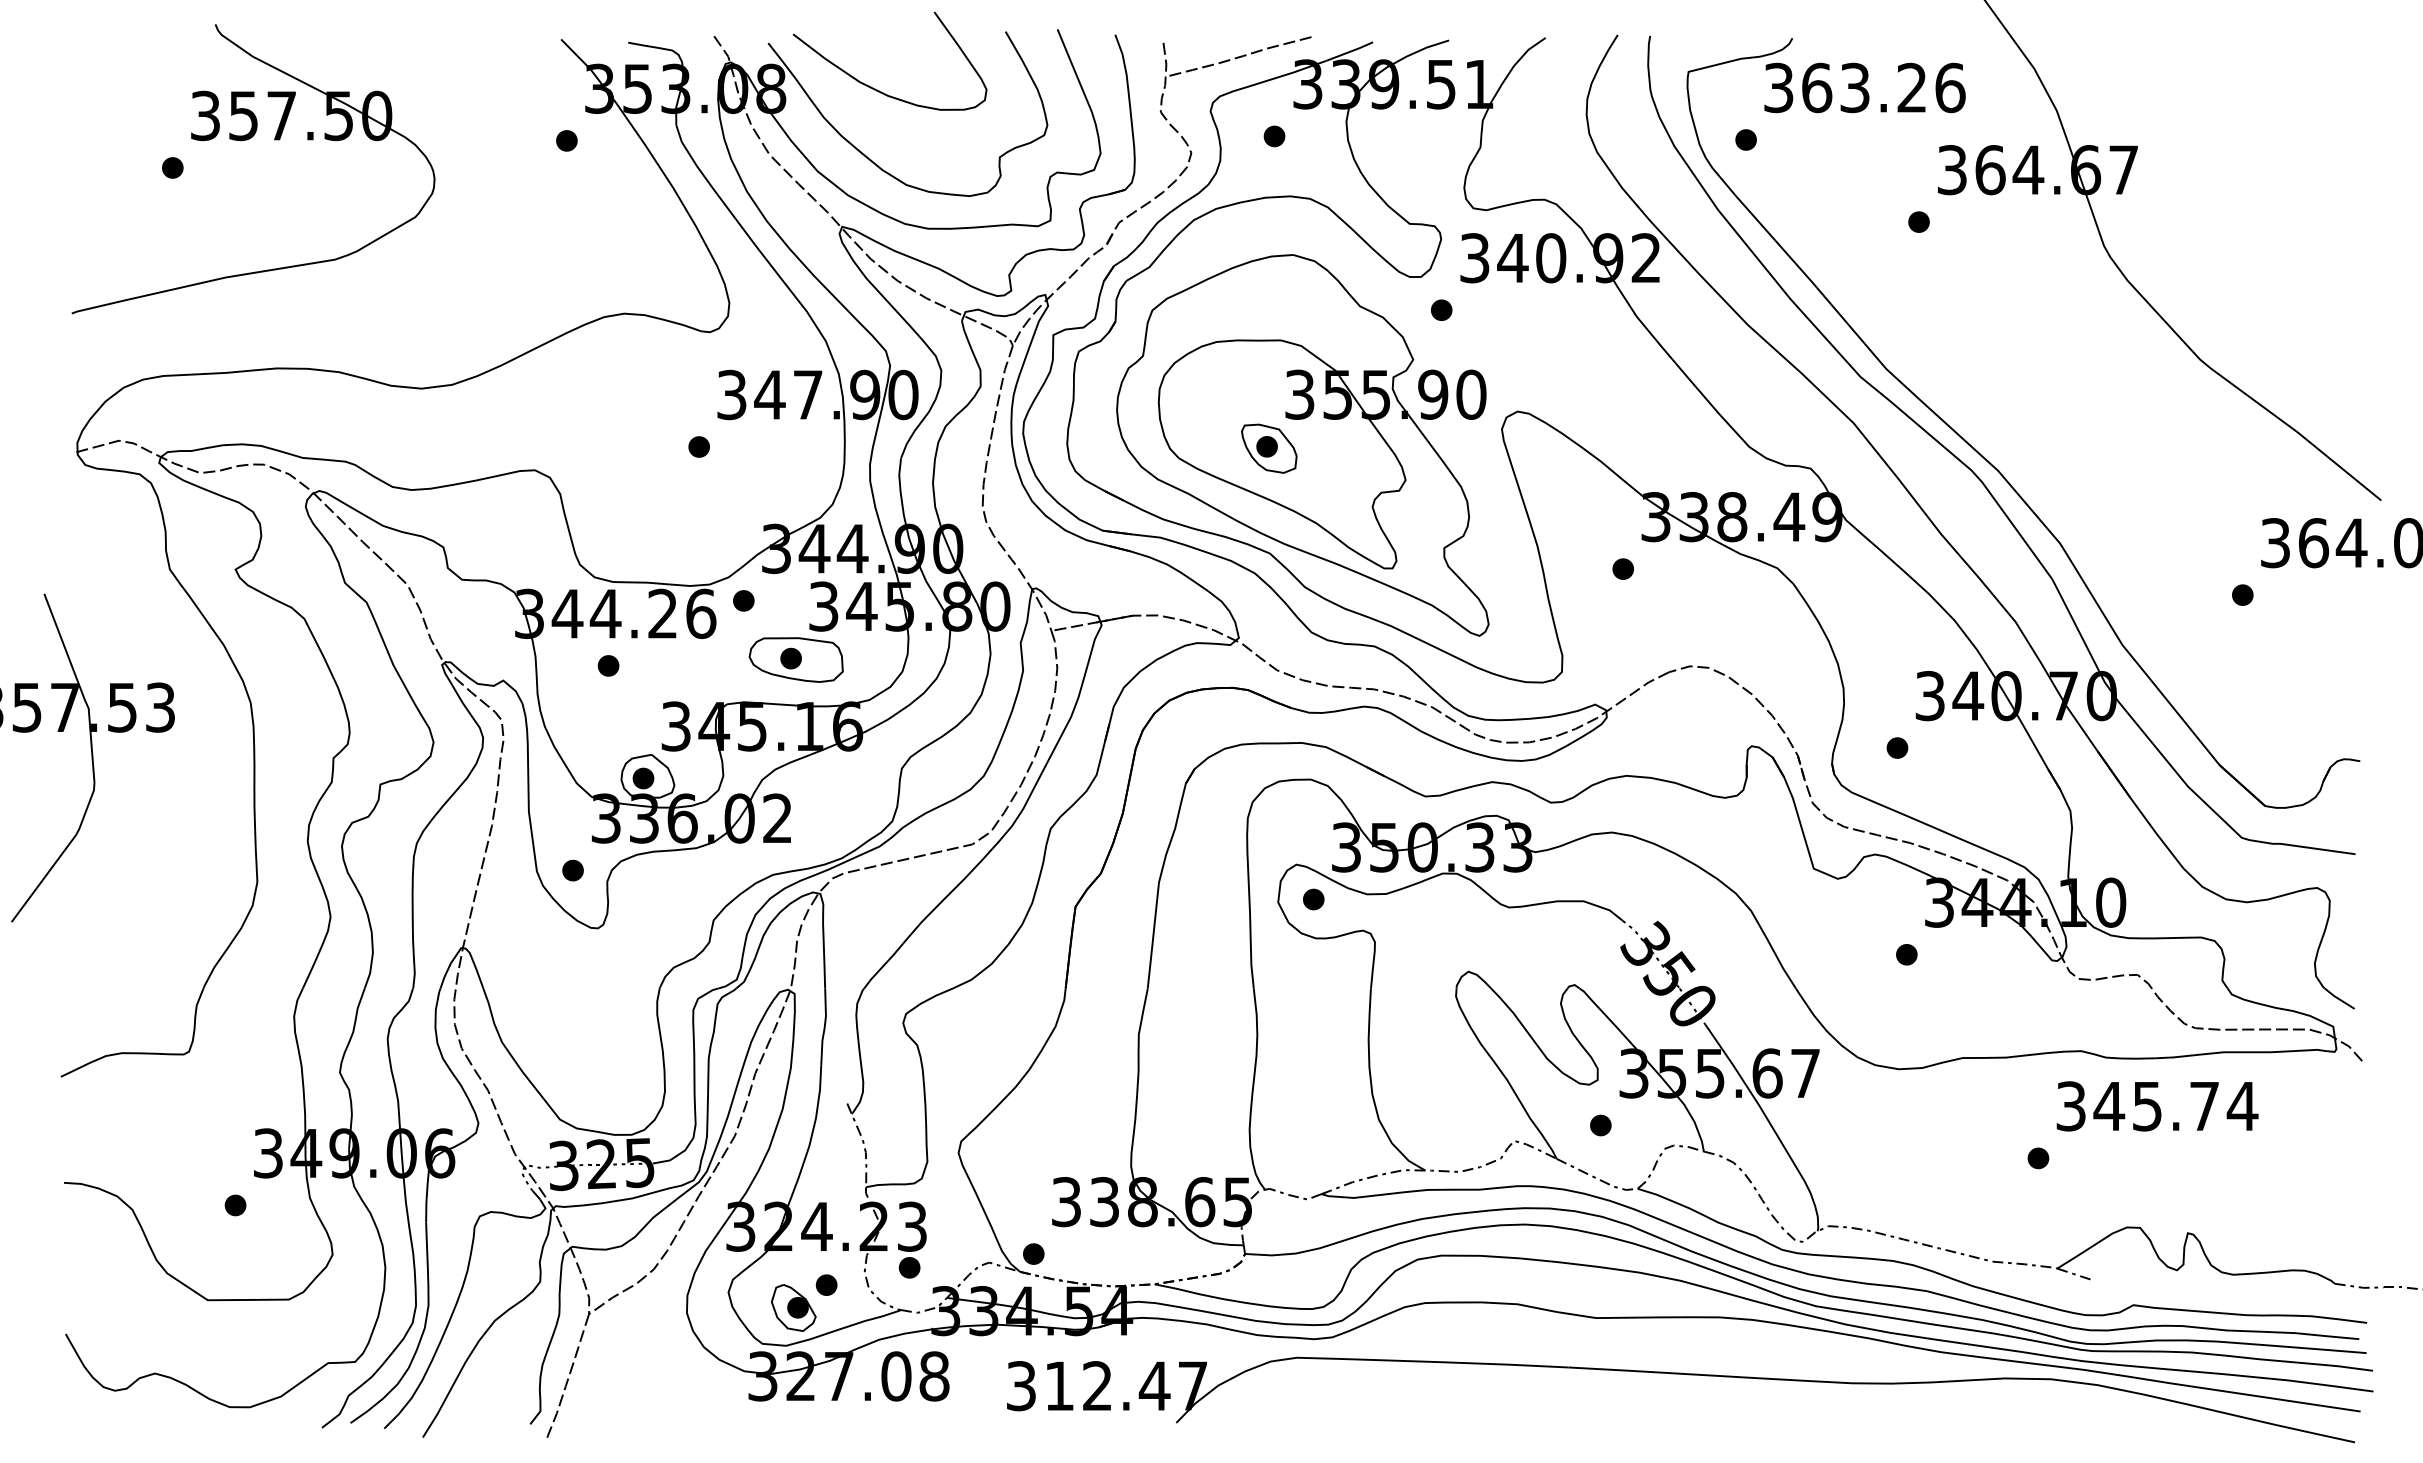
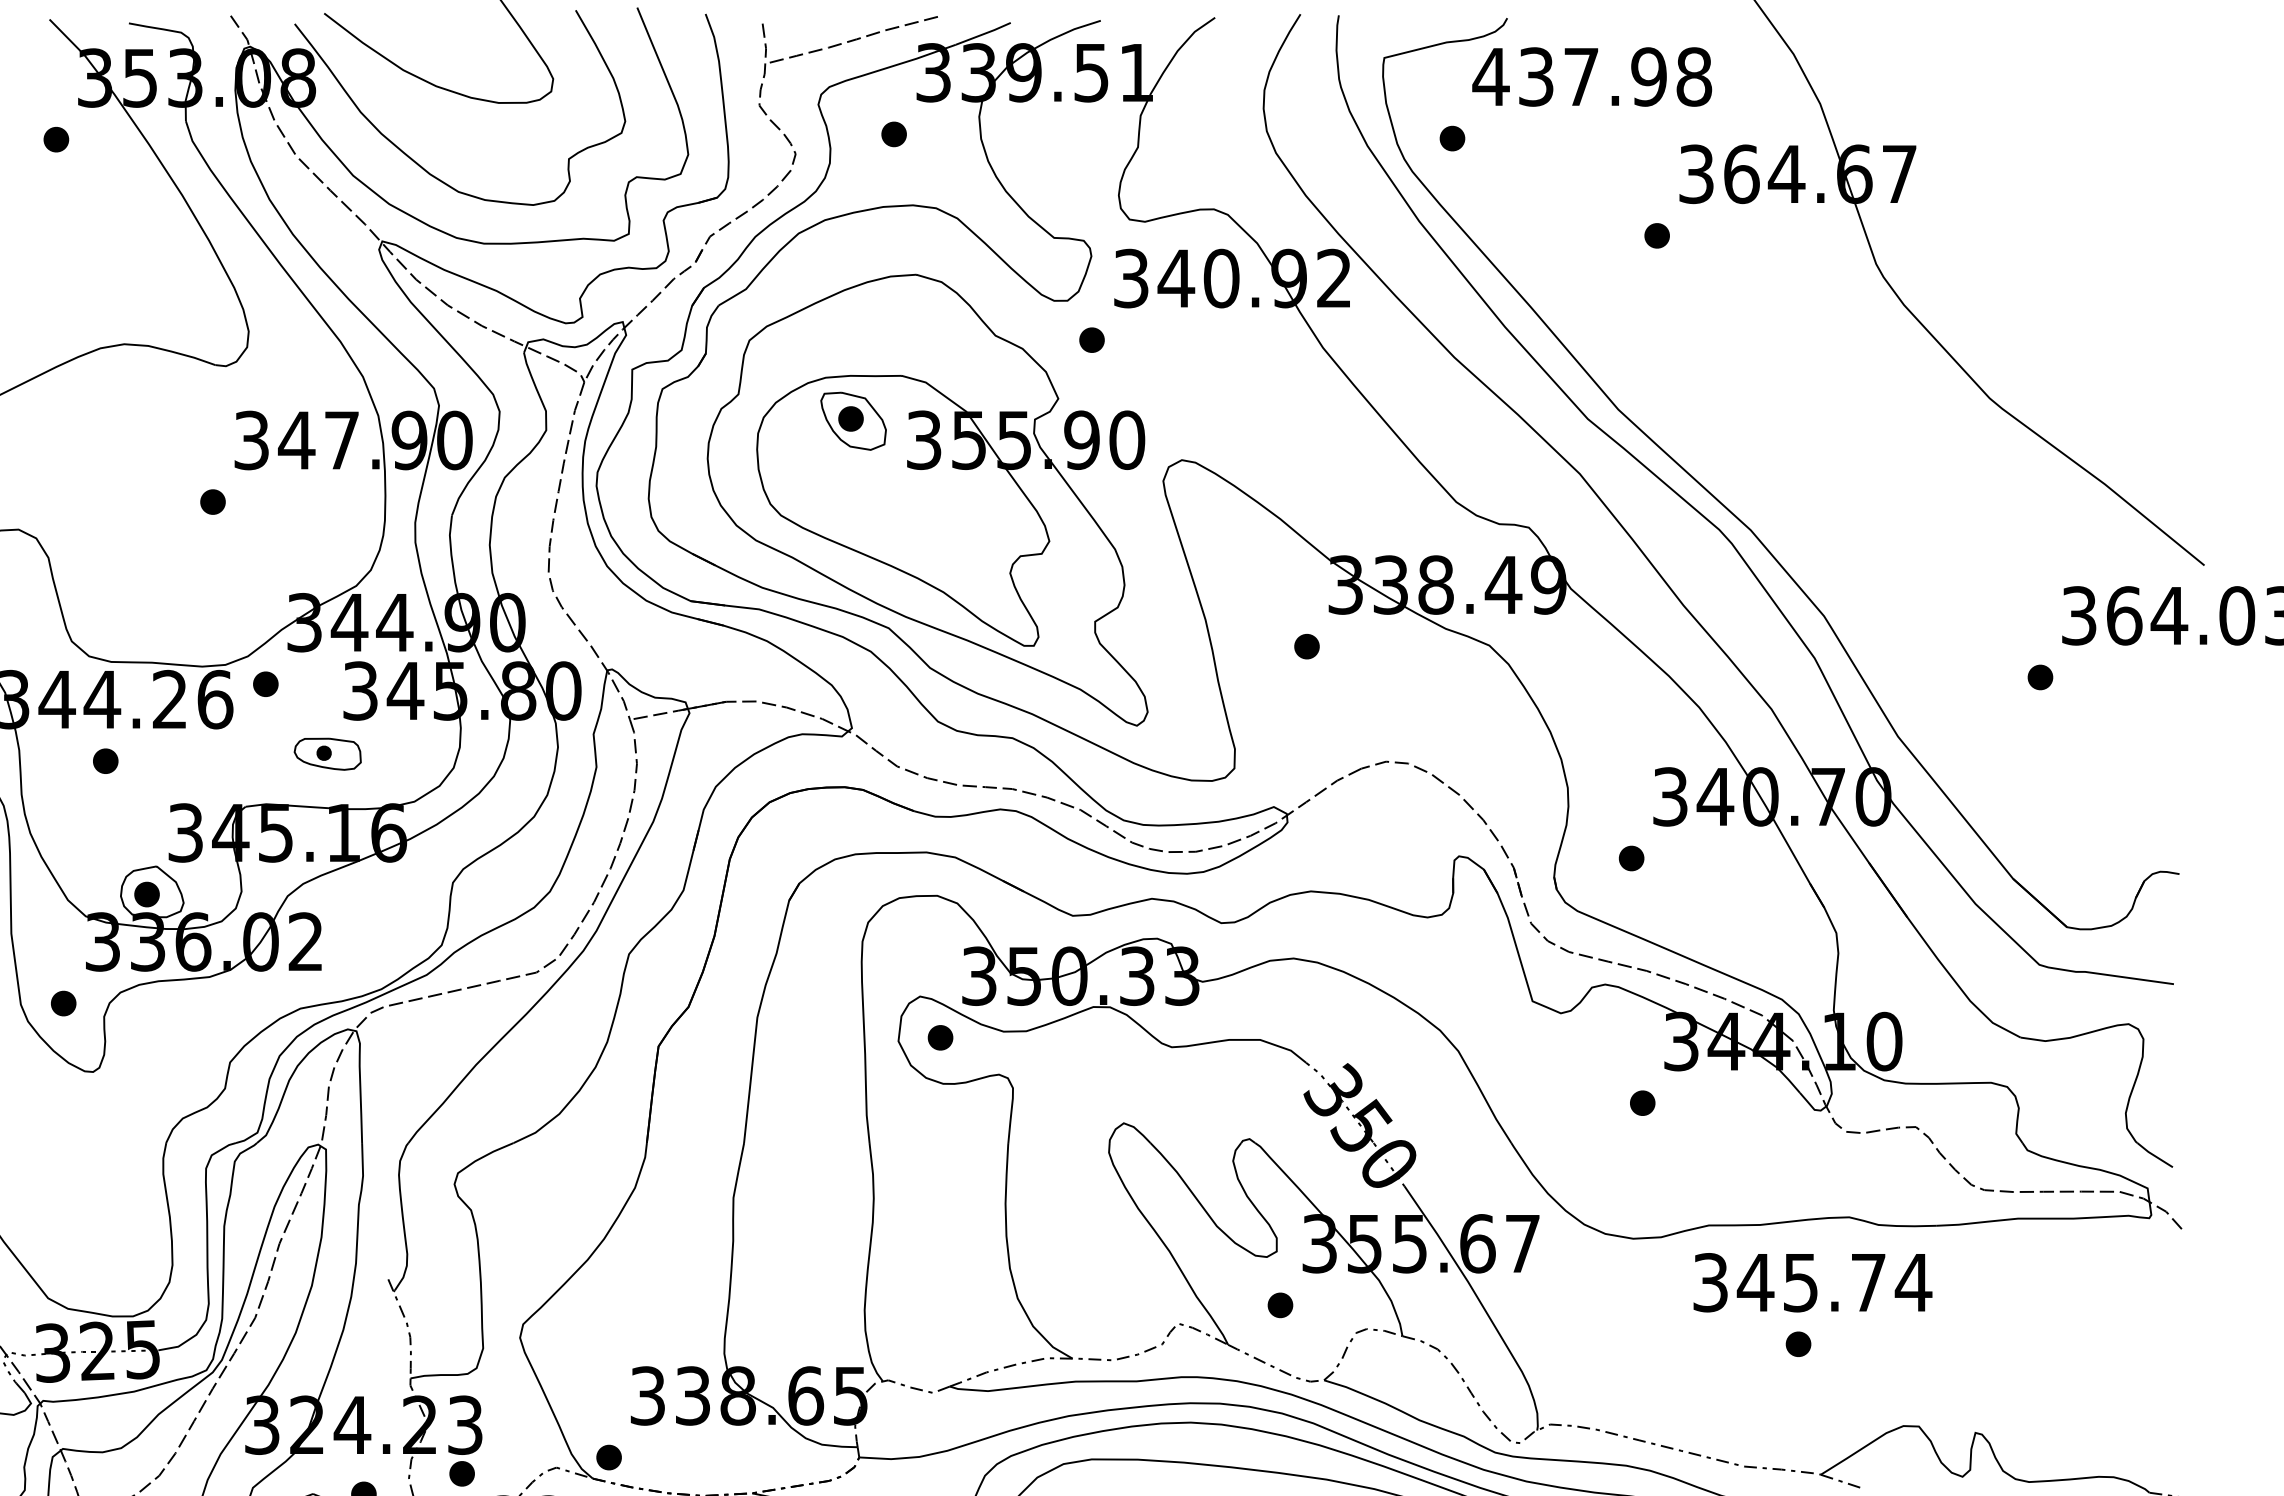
text: (1863, 87) -> (1591, 76), 363.26 -> 437.98
part: (1269, 448) -> (853, 420), moved
part: (795, 659) -> (327, 753), size x0.6
text: (2157, 1106) -> (1812, 1282), moved

